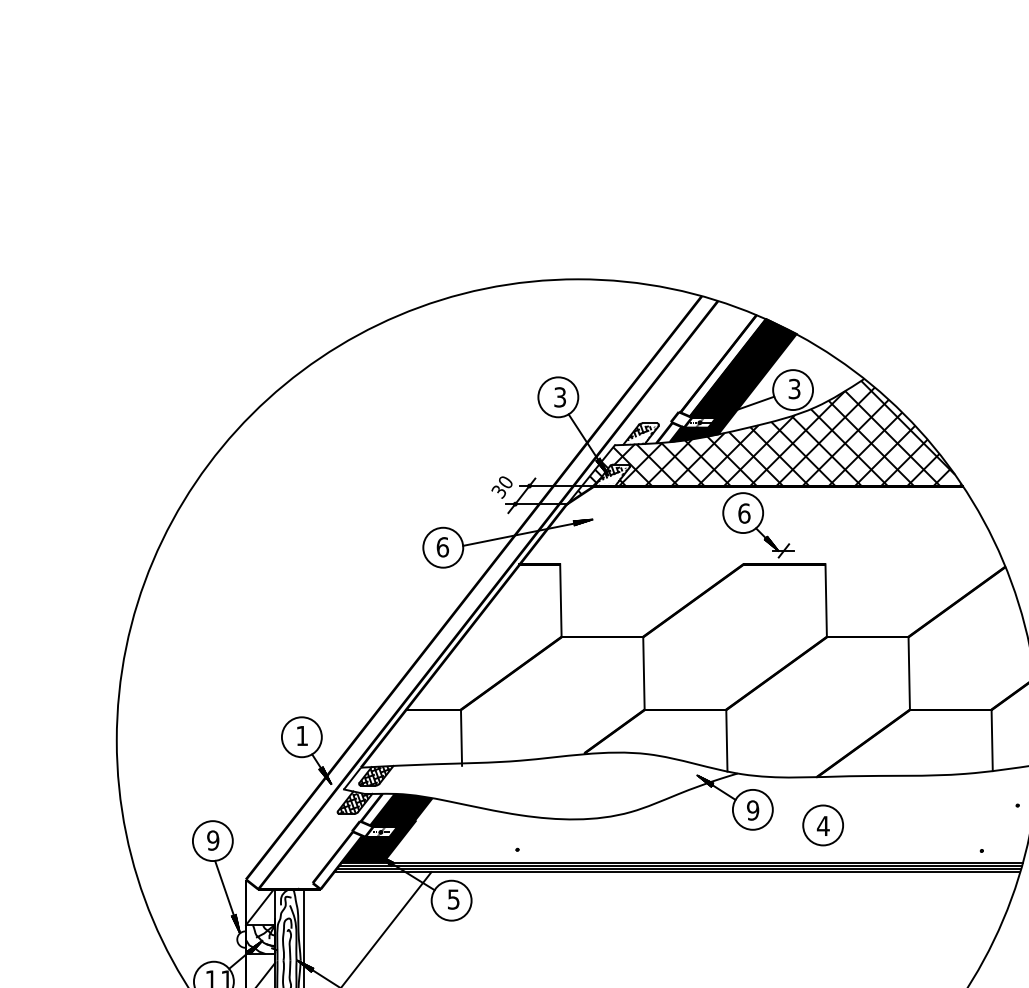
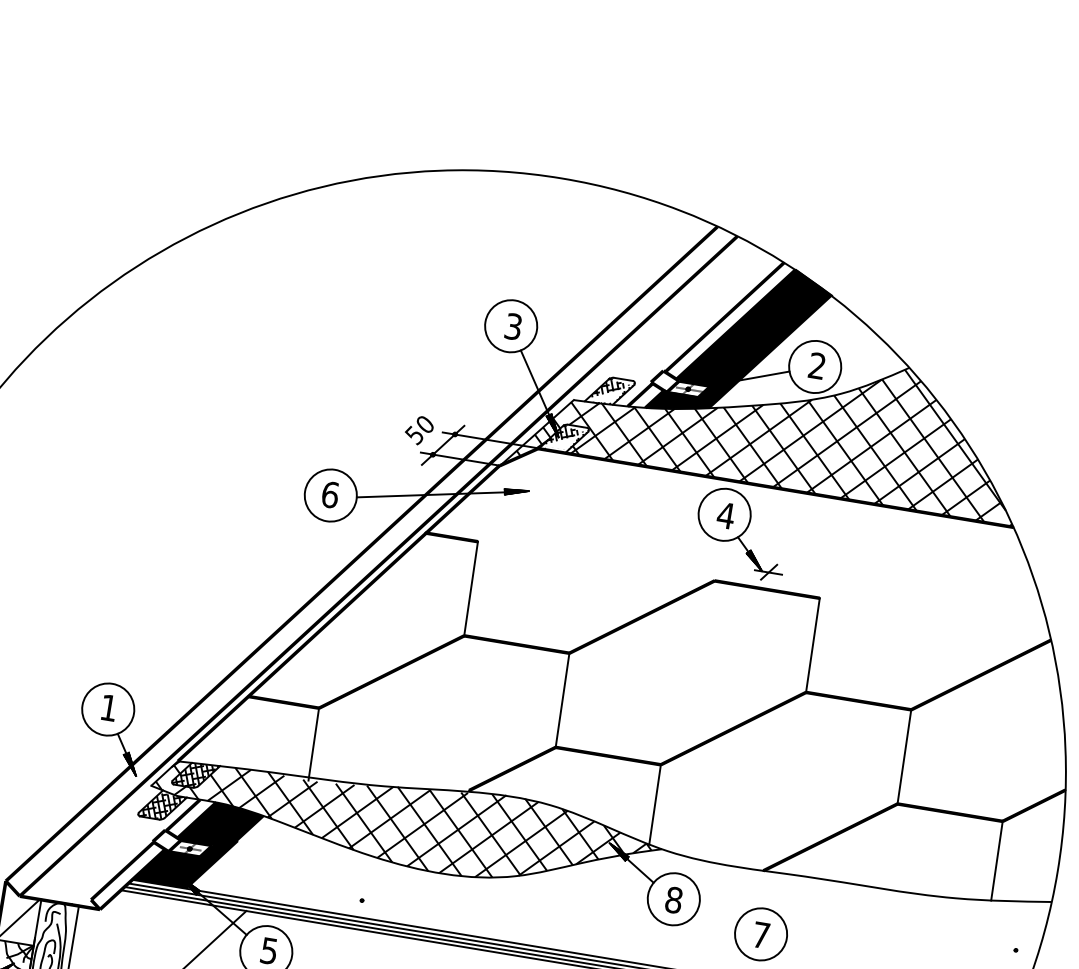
text: (794, 389) -> (817, 366), 3 -> 2
text: (498, 489) -> (414, 432), 30 -> 50
text: (743, 513) -> (724, 515), 6 -> 4
hatch: (537, 785) -> (401, 821), added
text: (753, 810) -> (674, 900), 9 -> 8
text: (822, 825) -> (760, 934), 4 -> 7

